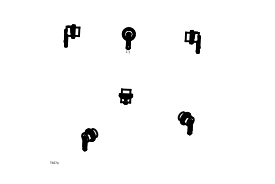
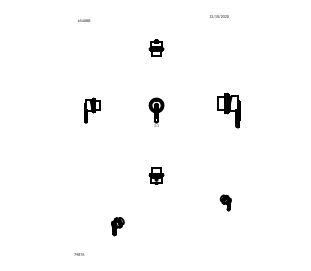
part: (192, 41) -> (228, 110), size x1.4
part: (185, 122) -> (225, 202), size x0.6
part: (89, 139) -> (117, 226), size x0.7

